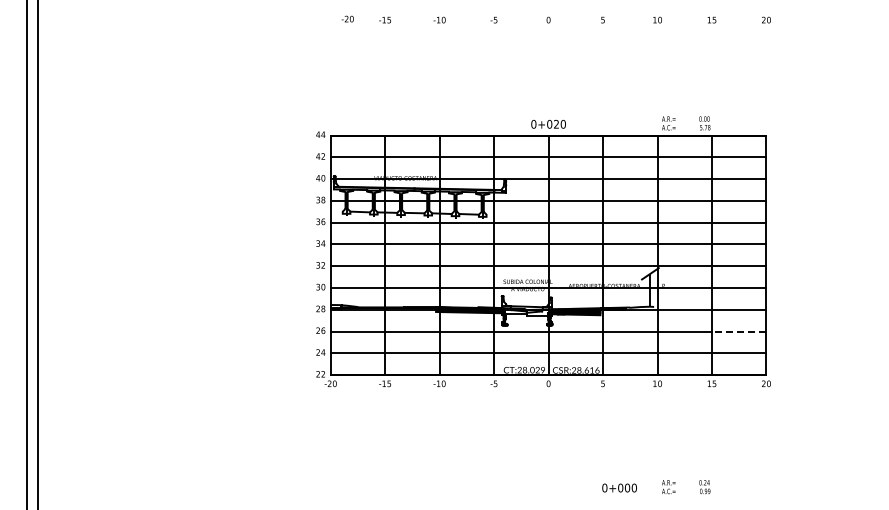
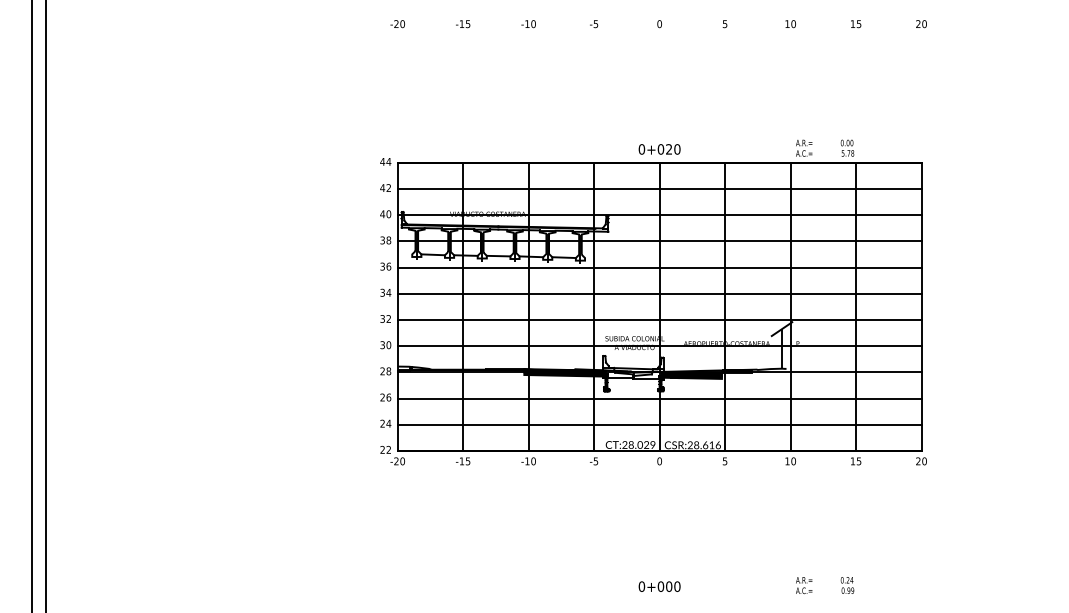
text: (347, 18) -> (397, 23), moved
line: (738, 331) -> (887, 398), dashed -> solid
text: (619, 487) -> (659, 586), moved

